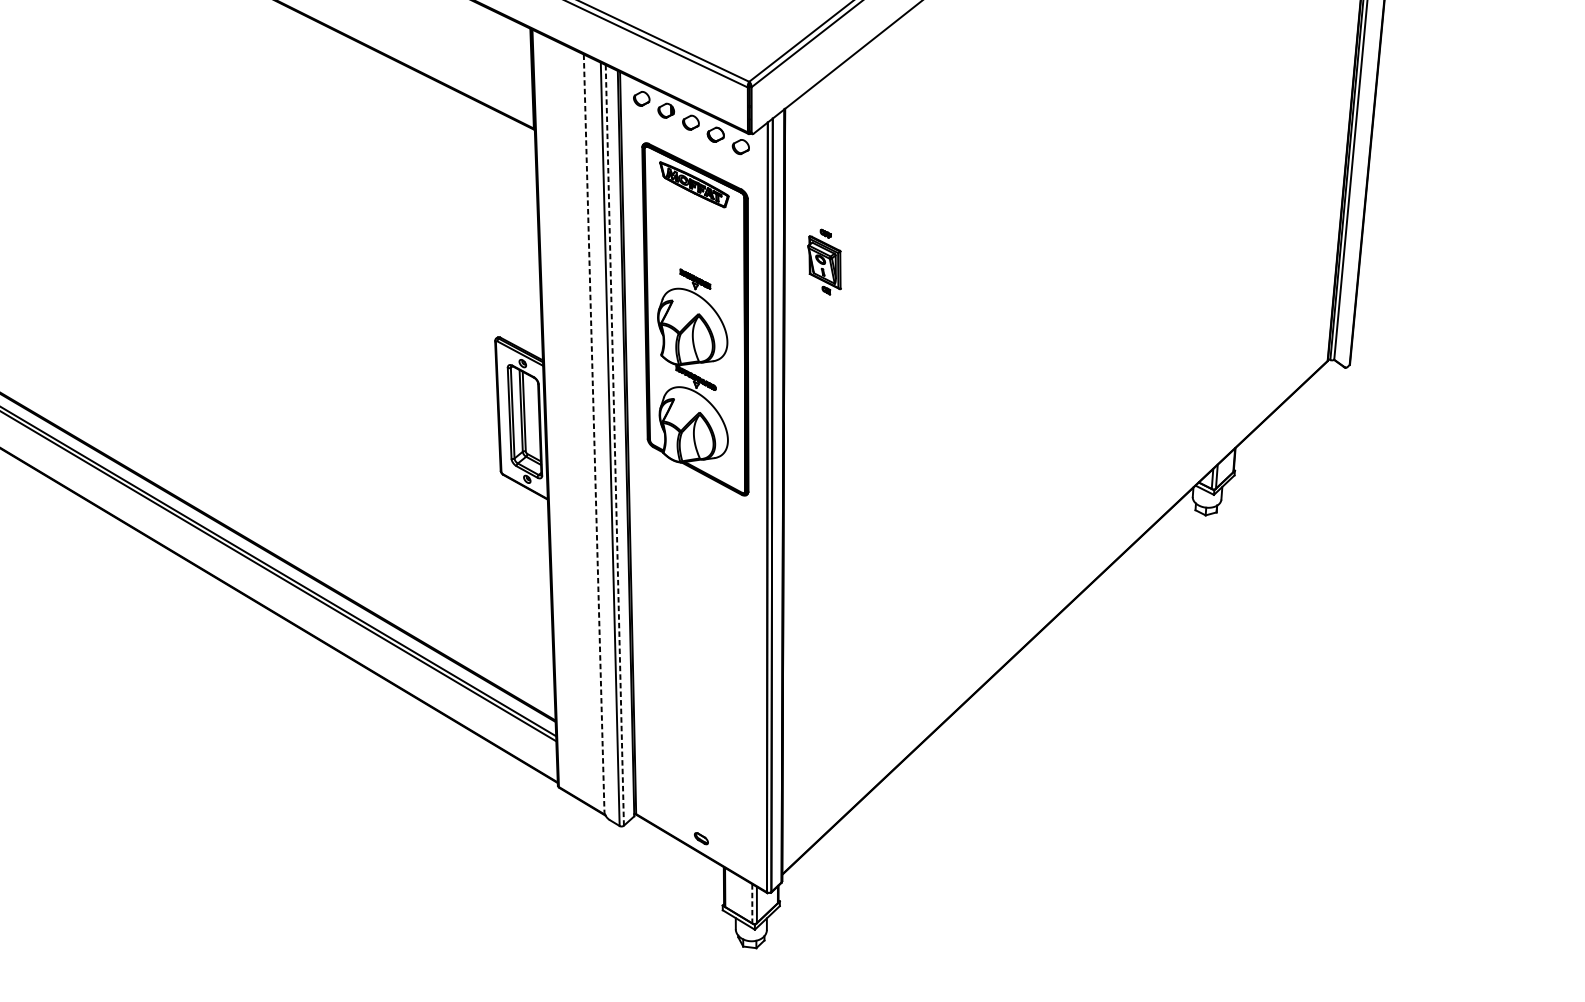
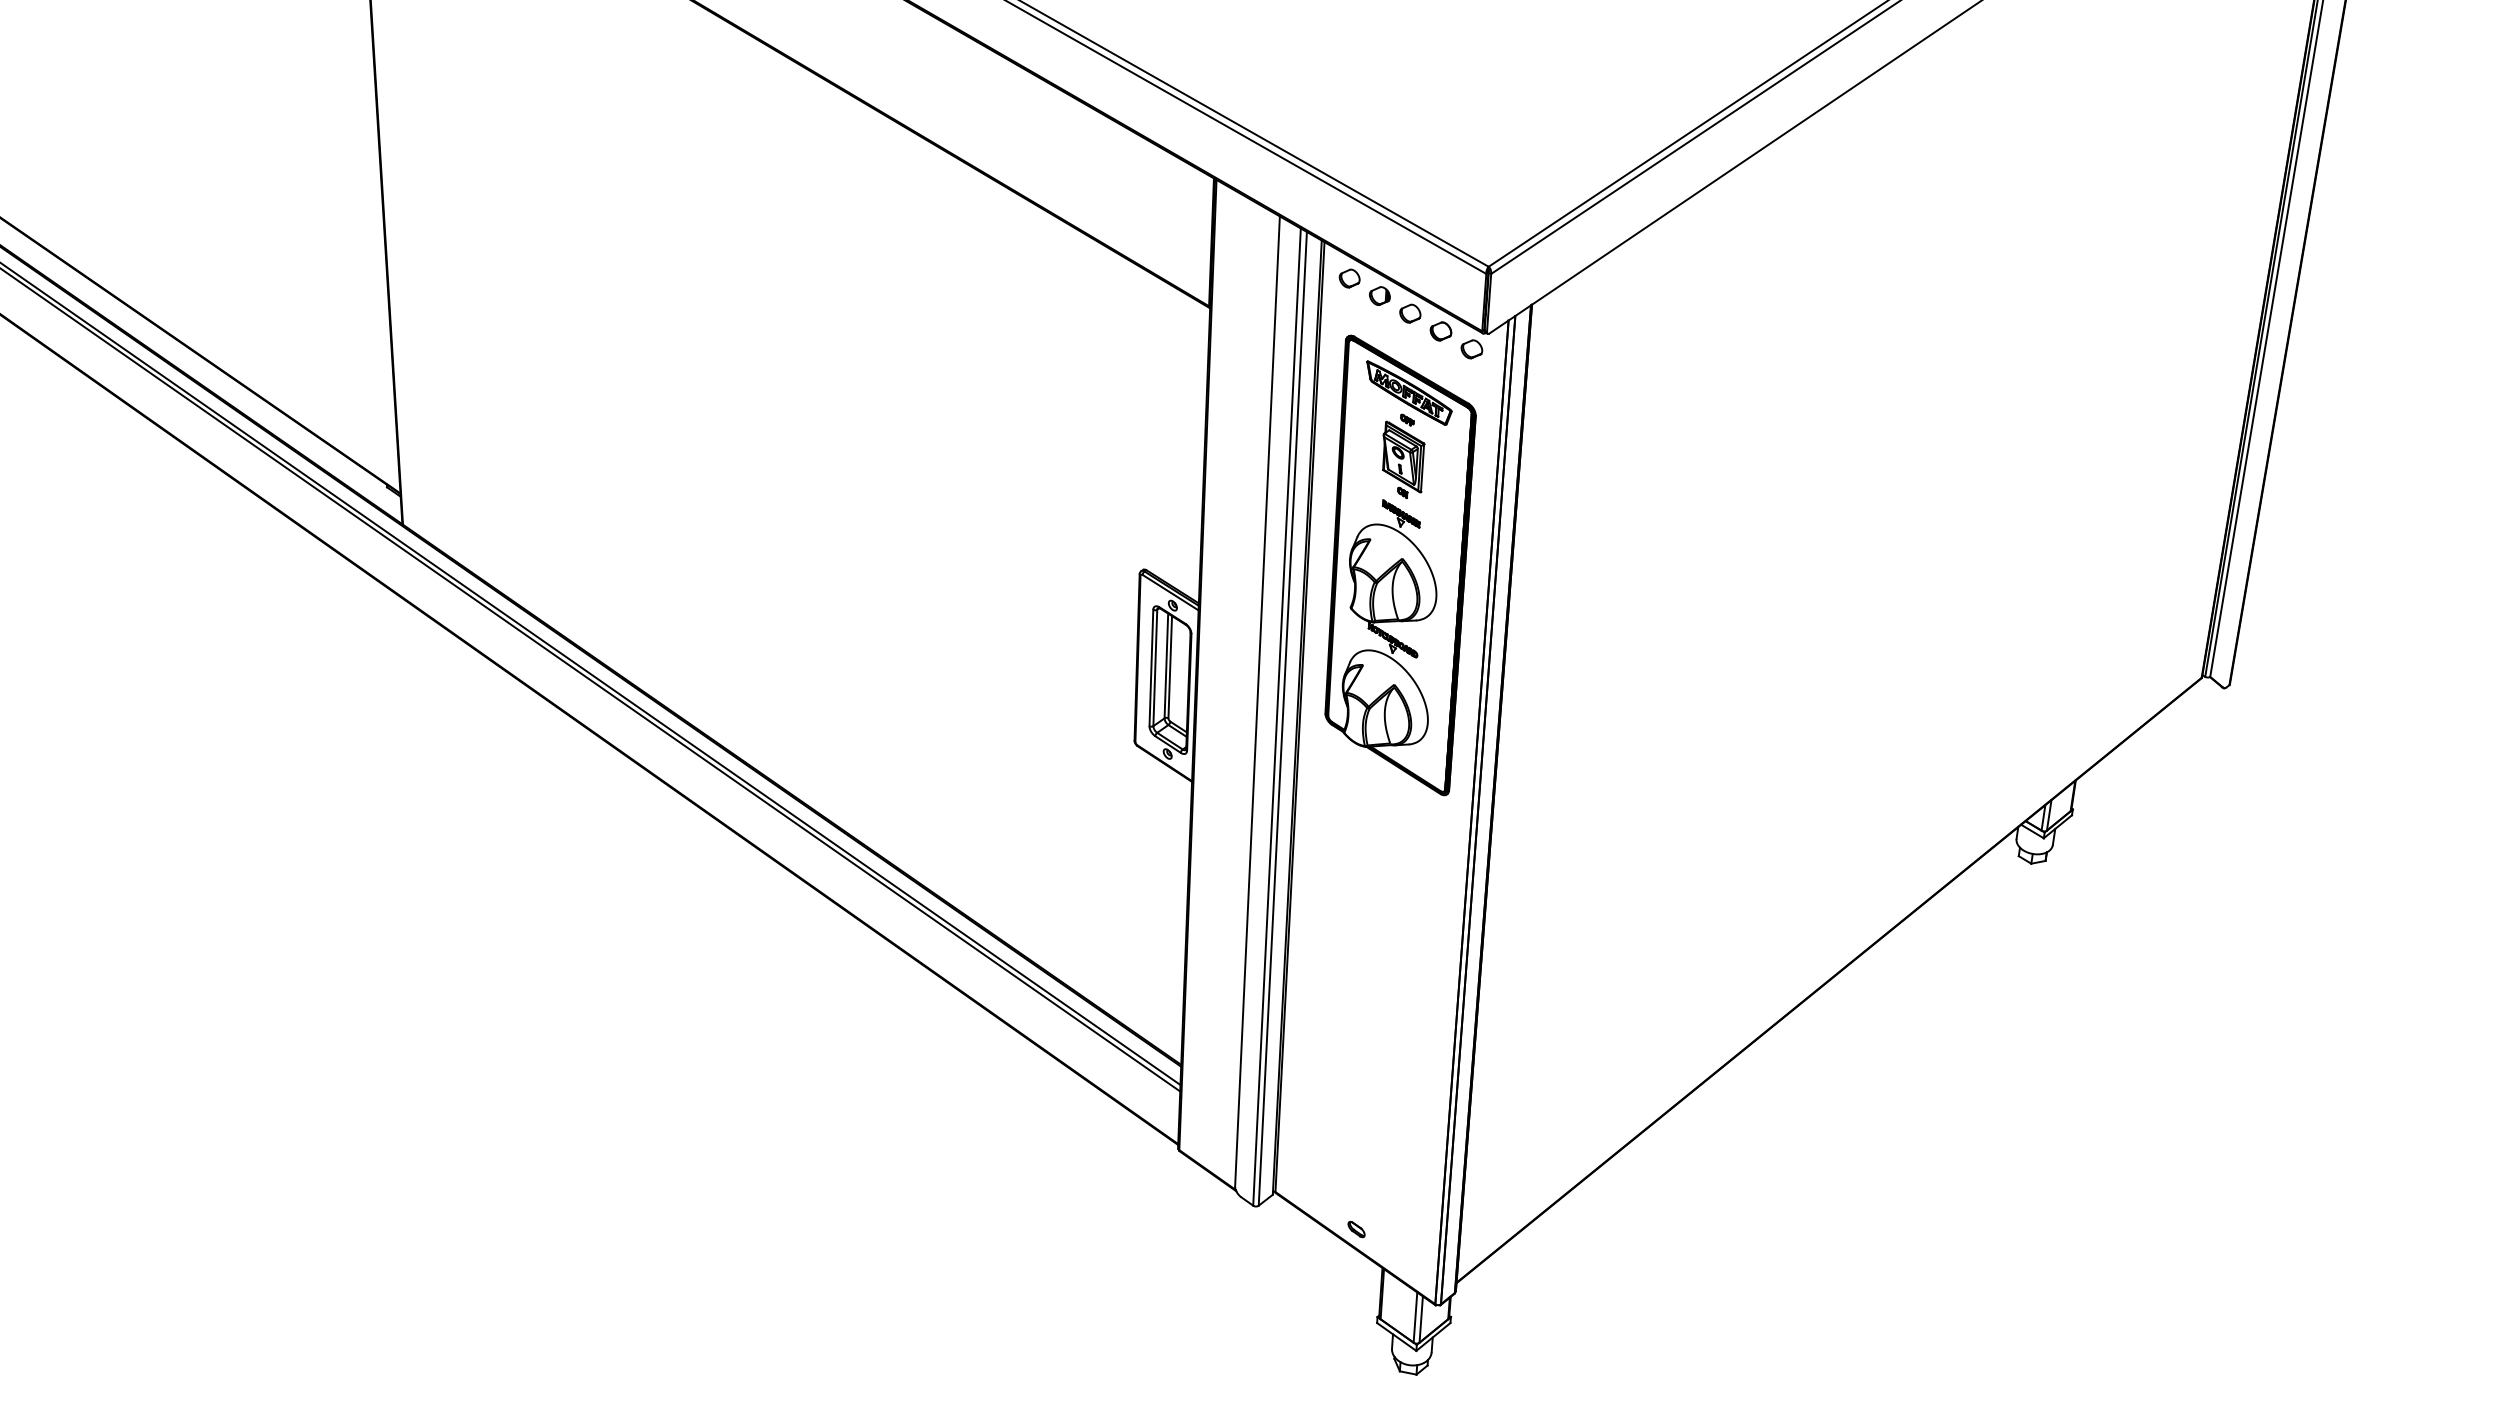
part: (824, 262) -> (1403, 456), moved
line: (594, 433) -> (1257, 701), dashed -> solid
line: (614, 445) -> (1282, 718), dashed -> solid
line: (752, 904) -> (1415, 1318), dashed -> solid

